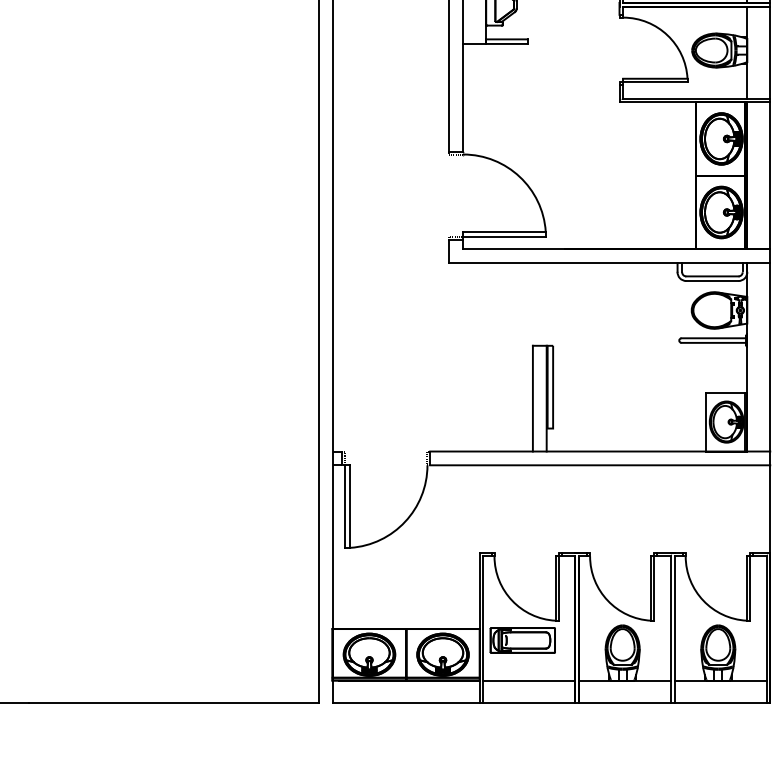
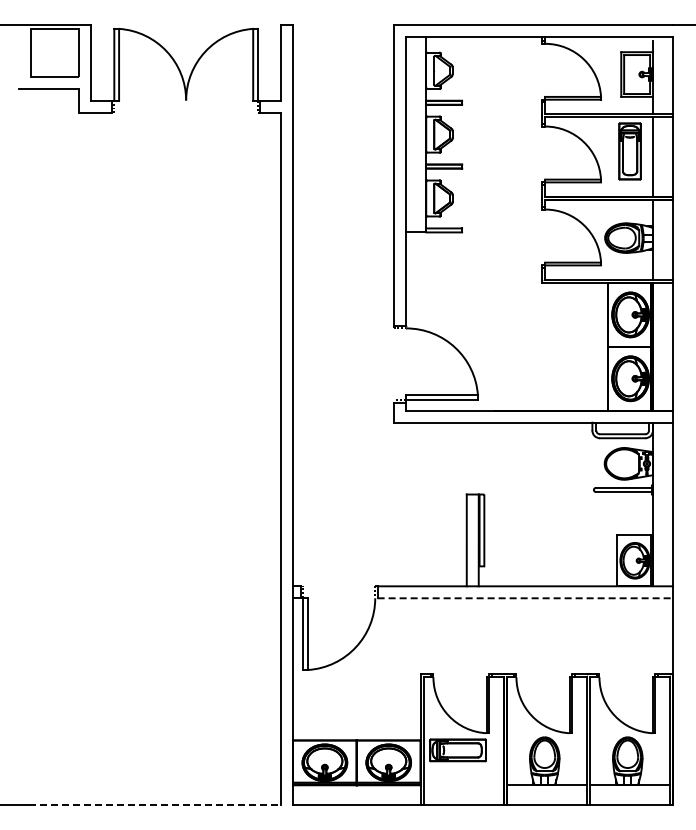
line: (600, 465) -> (525, 598), solid -> dashed
line: (529, 680) -> (463, 785), removed
line: (174, 703) -> (155, 805), solid -> dashed

